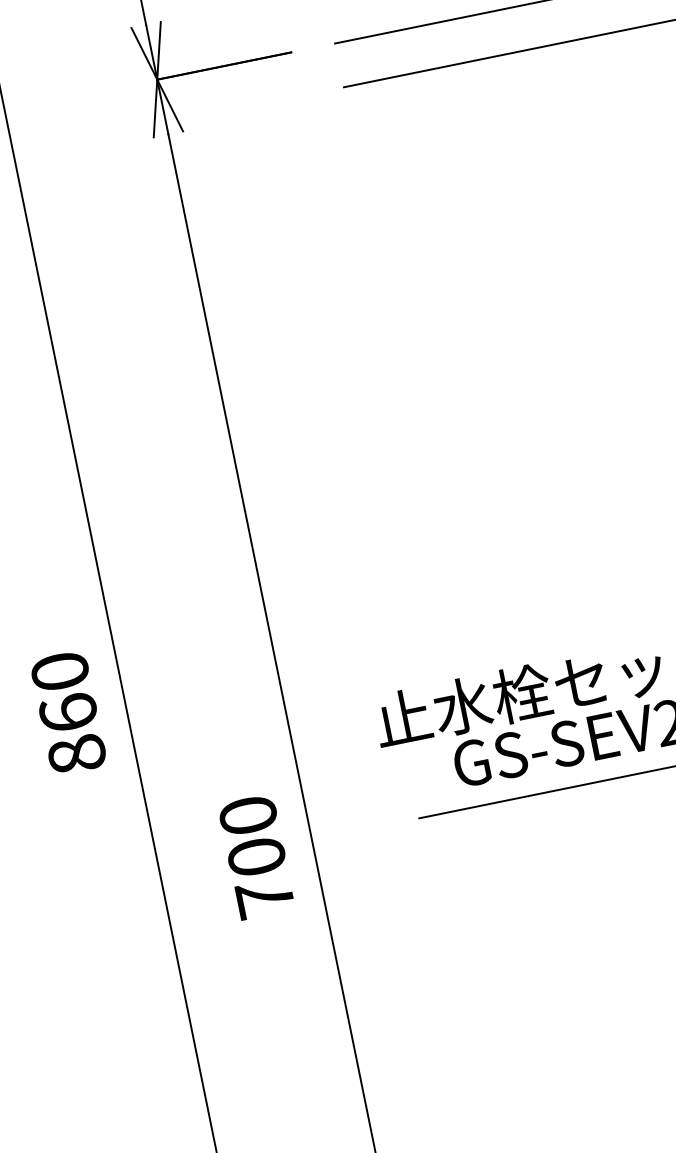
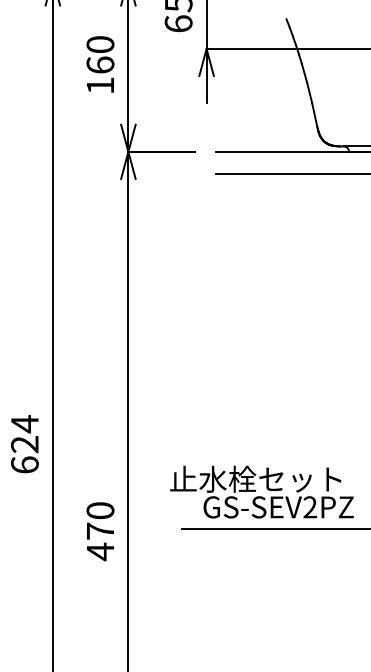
text: (67, 711) -> (24, 443), 860 -> 624
text: (260, 877) -> (100, 541), 700 -> 470

